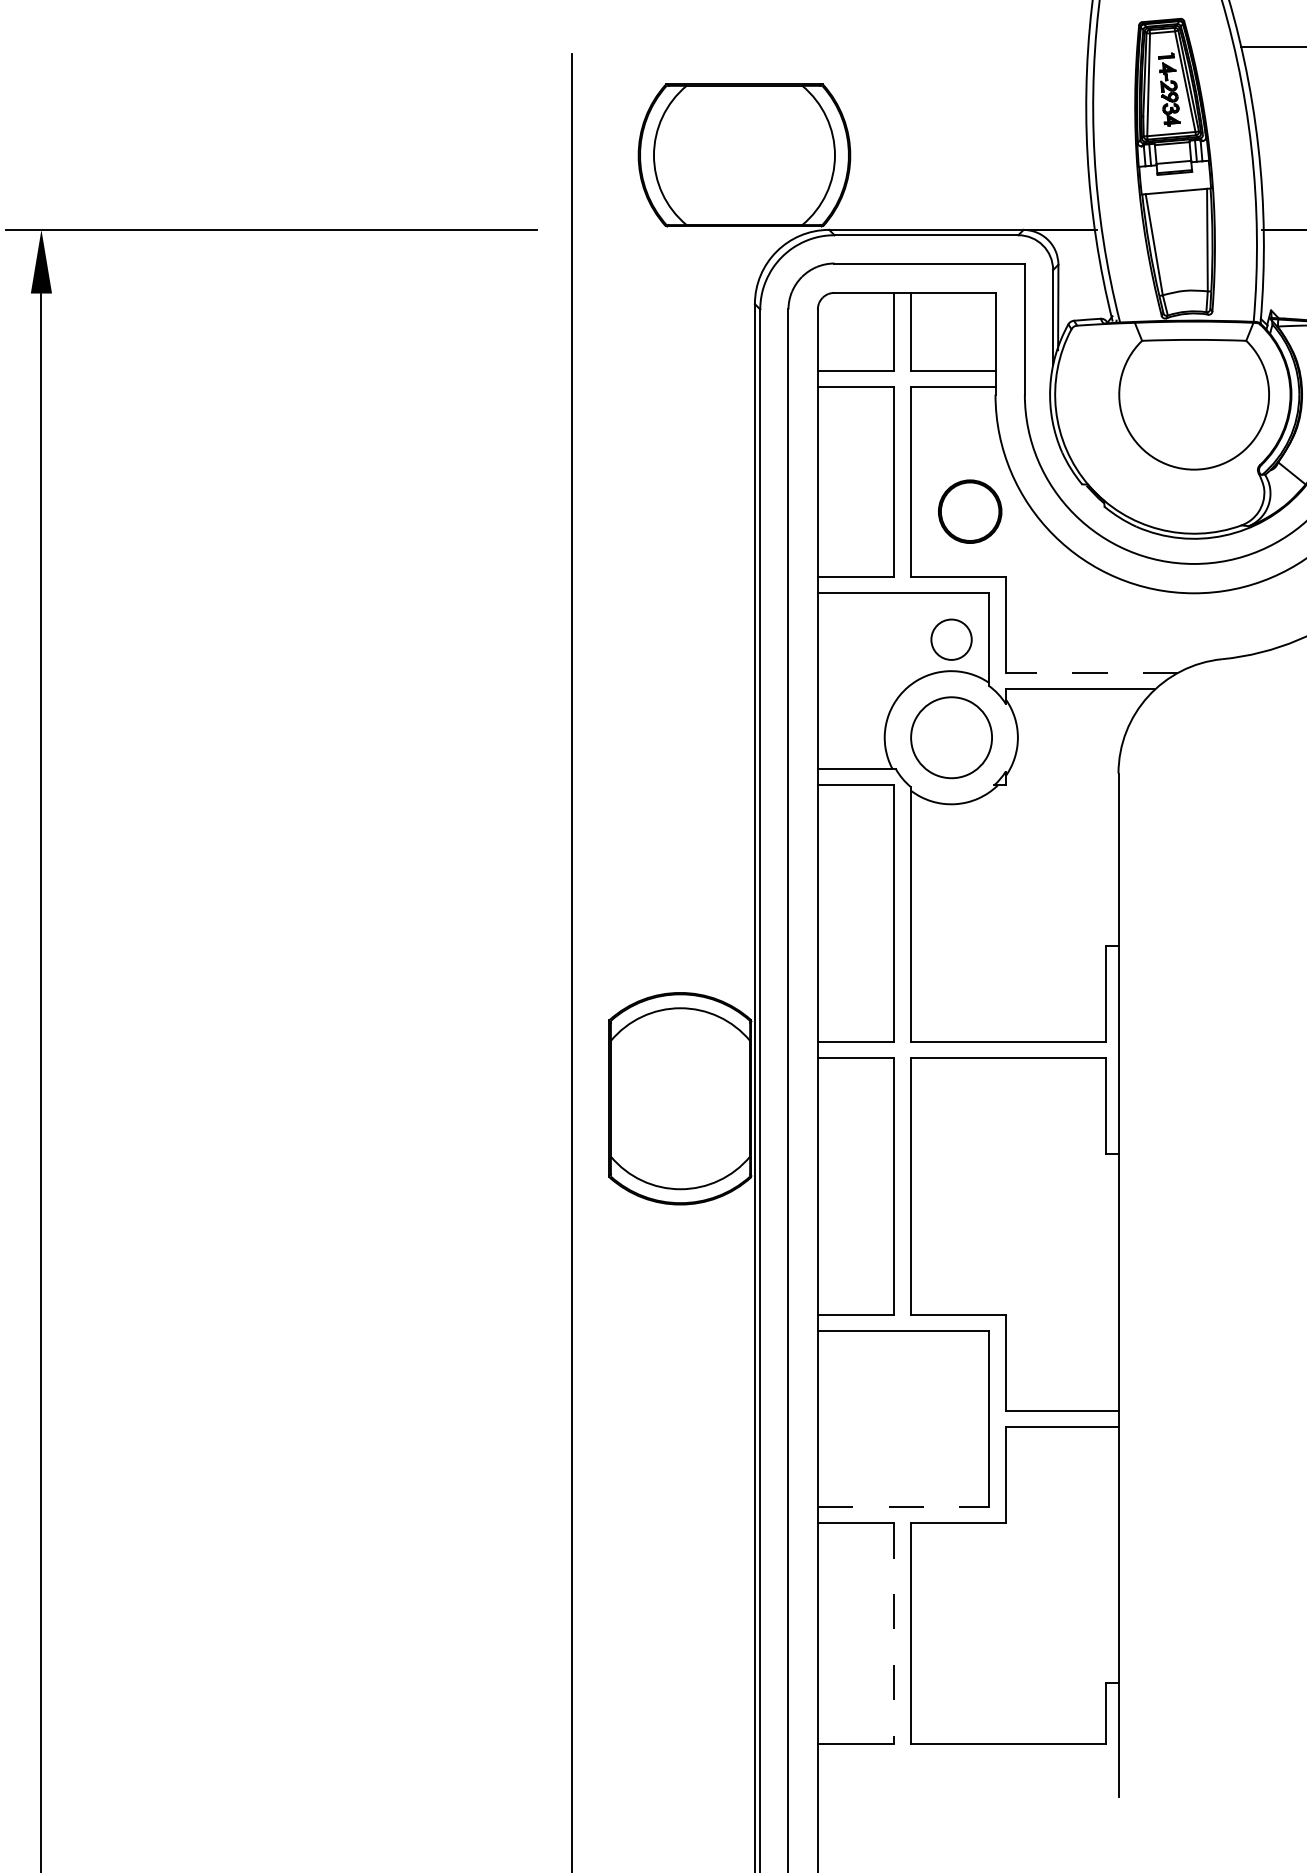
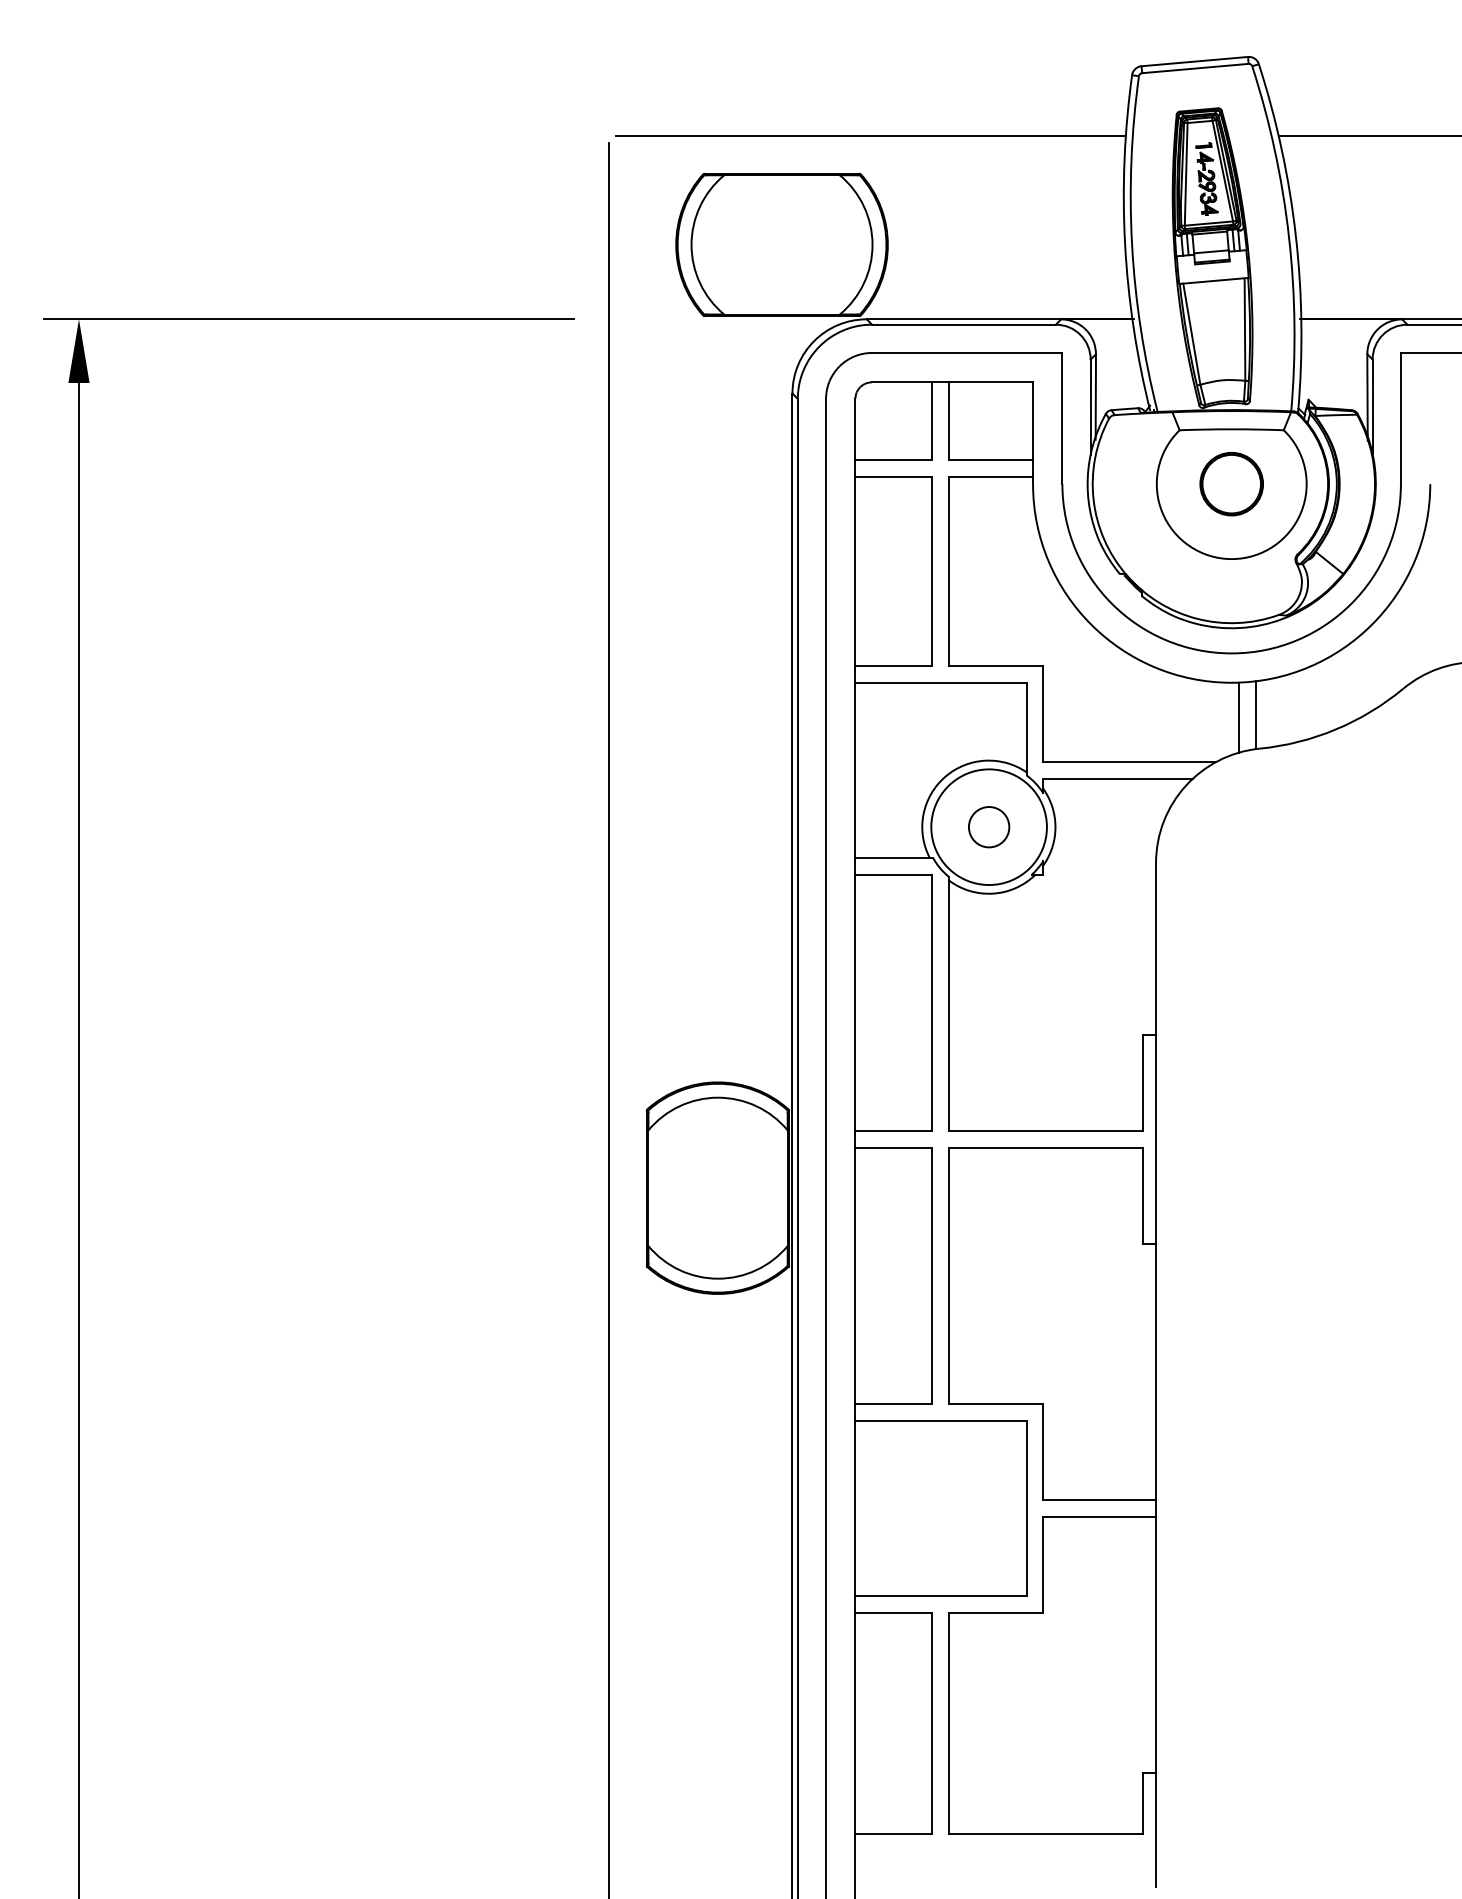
line: (832, 47) -> (870, 136), added
part: (969, 511) -> (1231, 483), moved
line: (1217, 626) -> (1255, 715), added
line: (1201, 628) -> (1239, 717), added
circle: (951, 640) -> (989, 827), moved
line: (1091, 673) -> (1129, 762), dashed -> solid
circle: (950, 738) -> (988, 827), size x1.43
line: (903, 1507) -> (941, 1596), dashed -> solid
line: (893, 1634) -> (931, 1723), dashed -> solid

